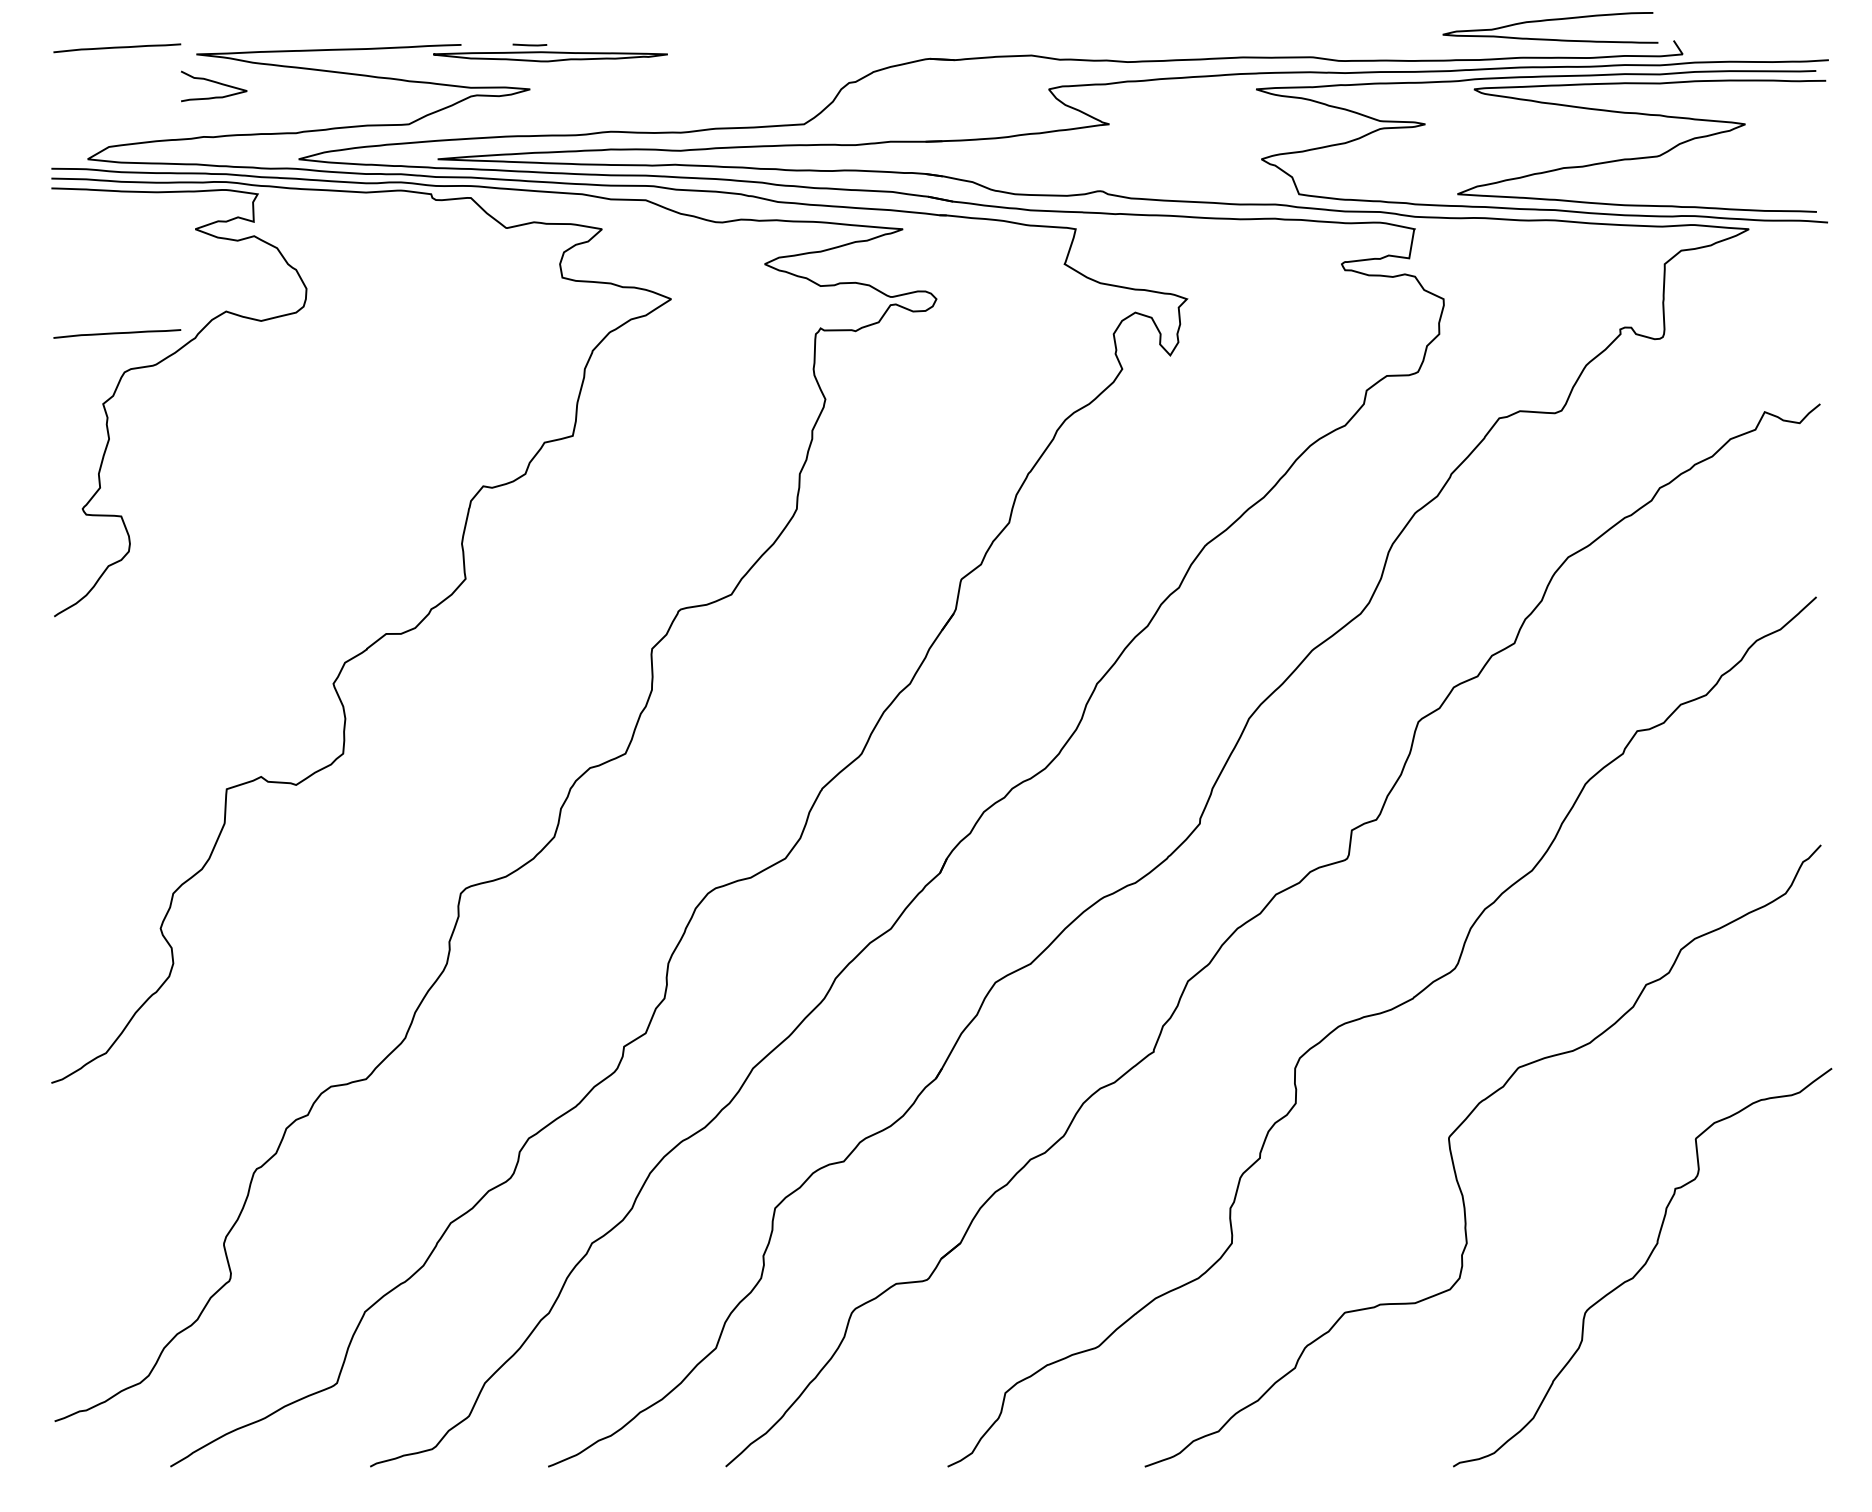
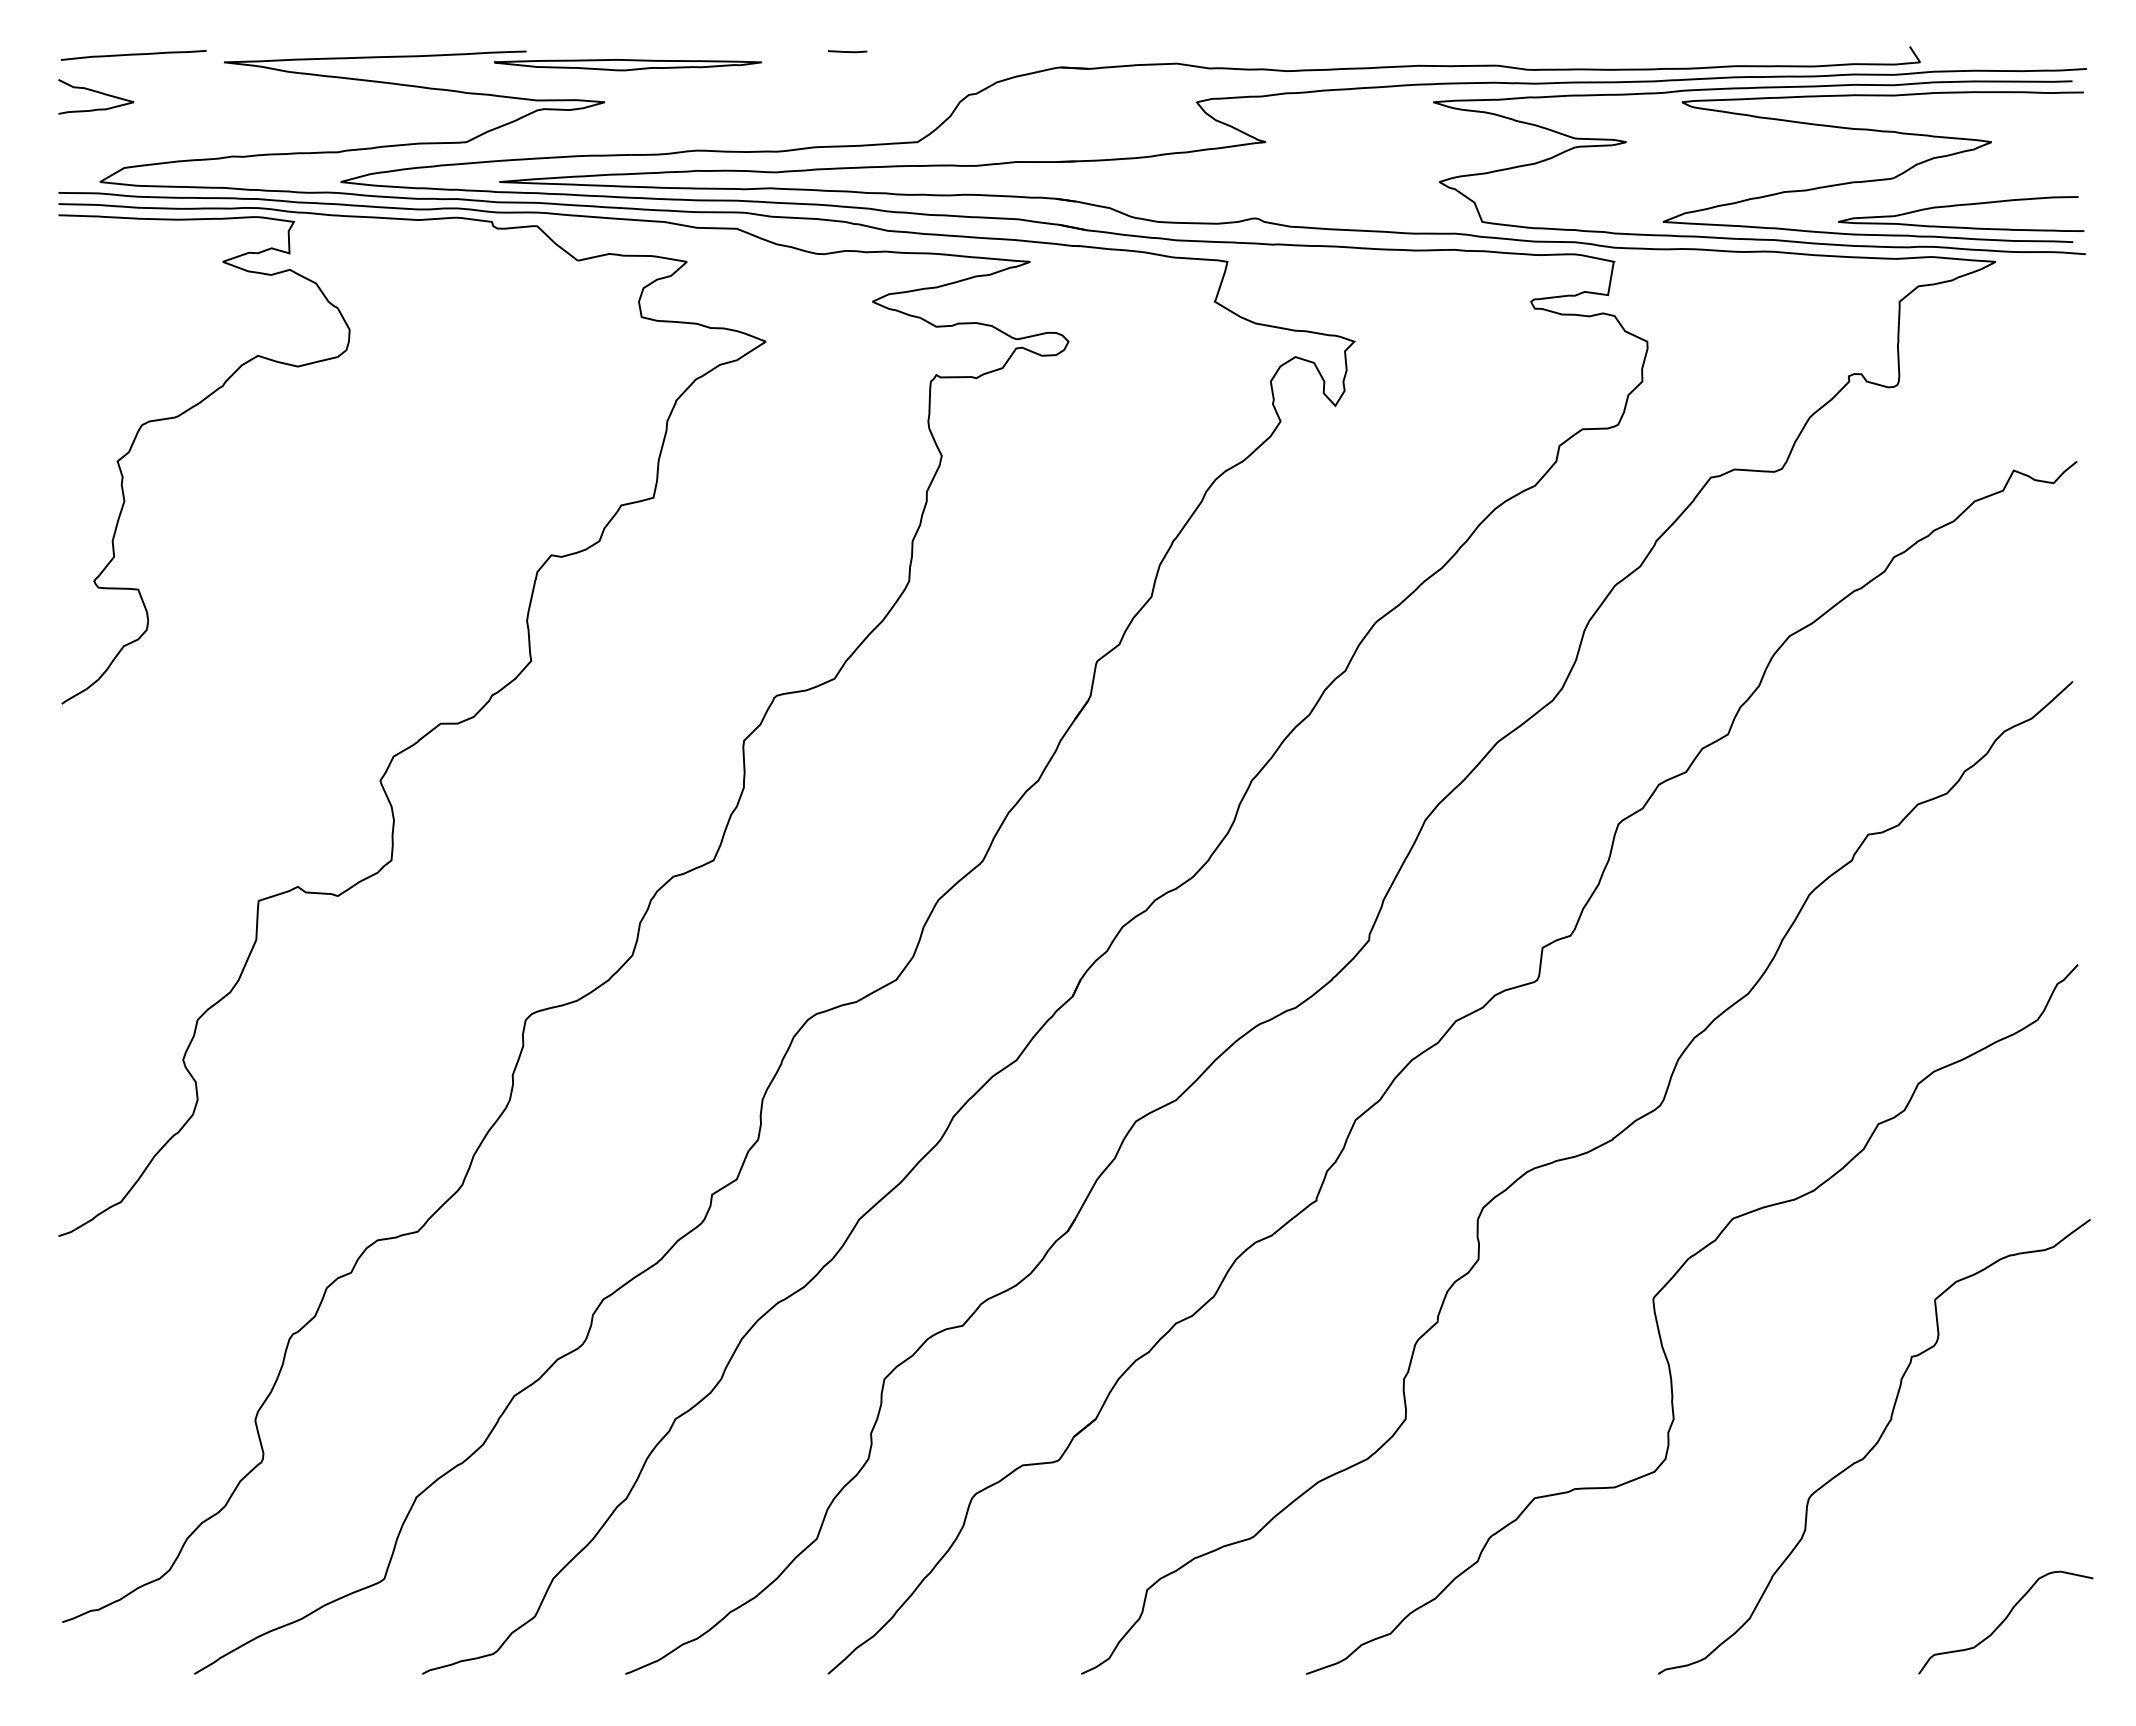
curve: (1548, 21) -> (1958, 206), moved
line: (529, 44) -> (847, 51), moved
curve: (216, 83) -> (98, 93), moved
curve: (117, 334) -> (133, 381), removed
curve: (1756, 1420) -> (2004, 1621), added

